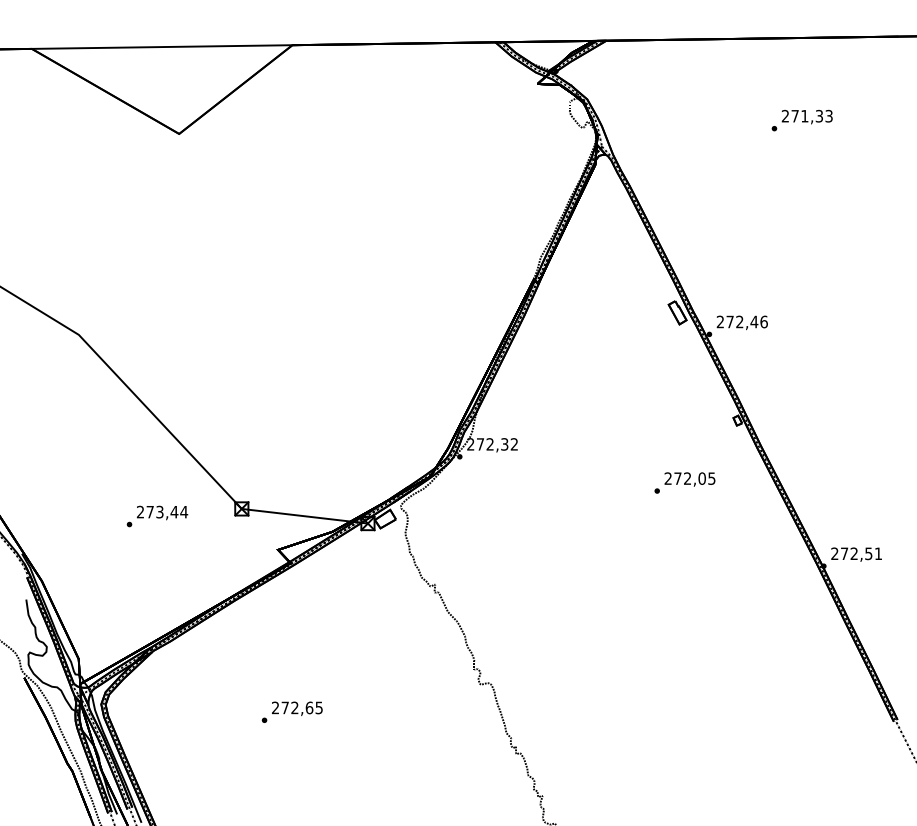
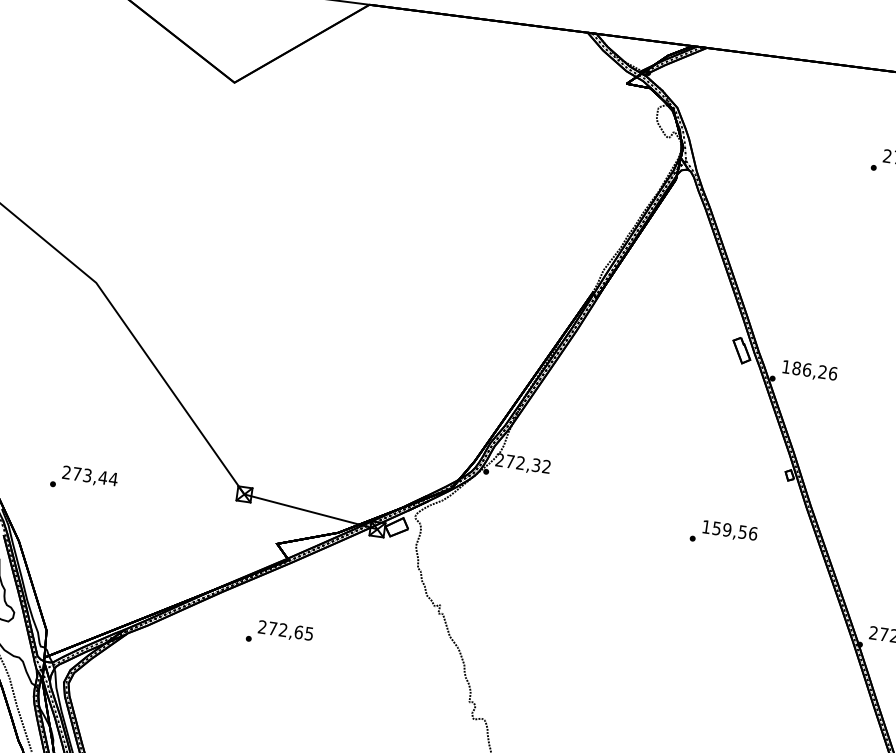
text: (737, 321) -> (804, 369), 272,46 -> 186,26
text: (689, 478) -> (729, 530), 272,05 -> 159,56
text: (157, 516) -> (84, 479), moved
text: (291, 711) -> (279, 633), moved

